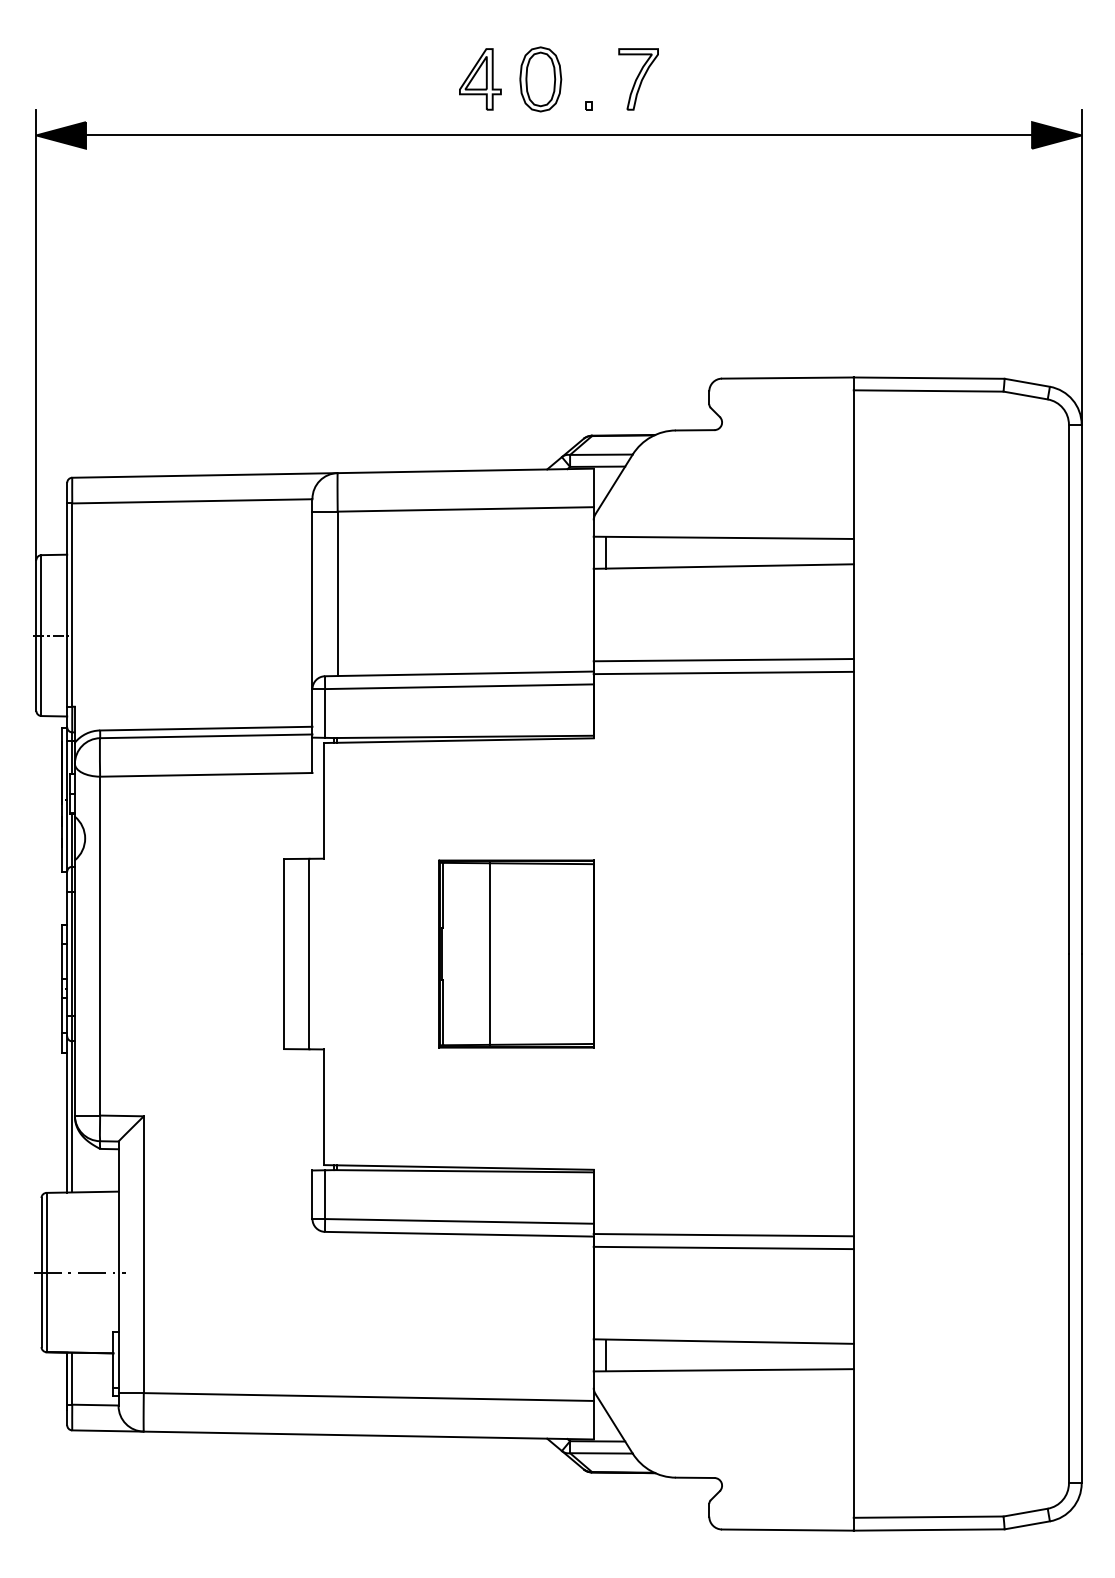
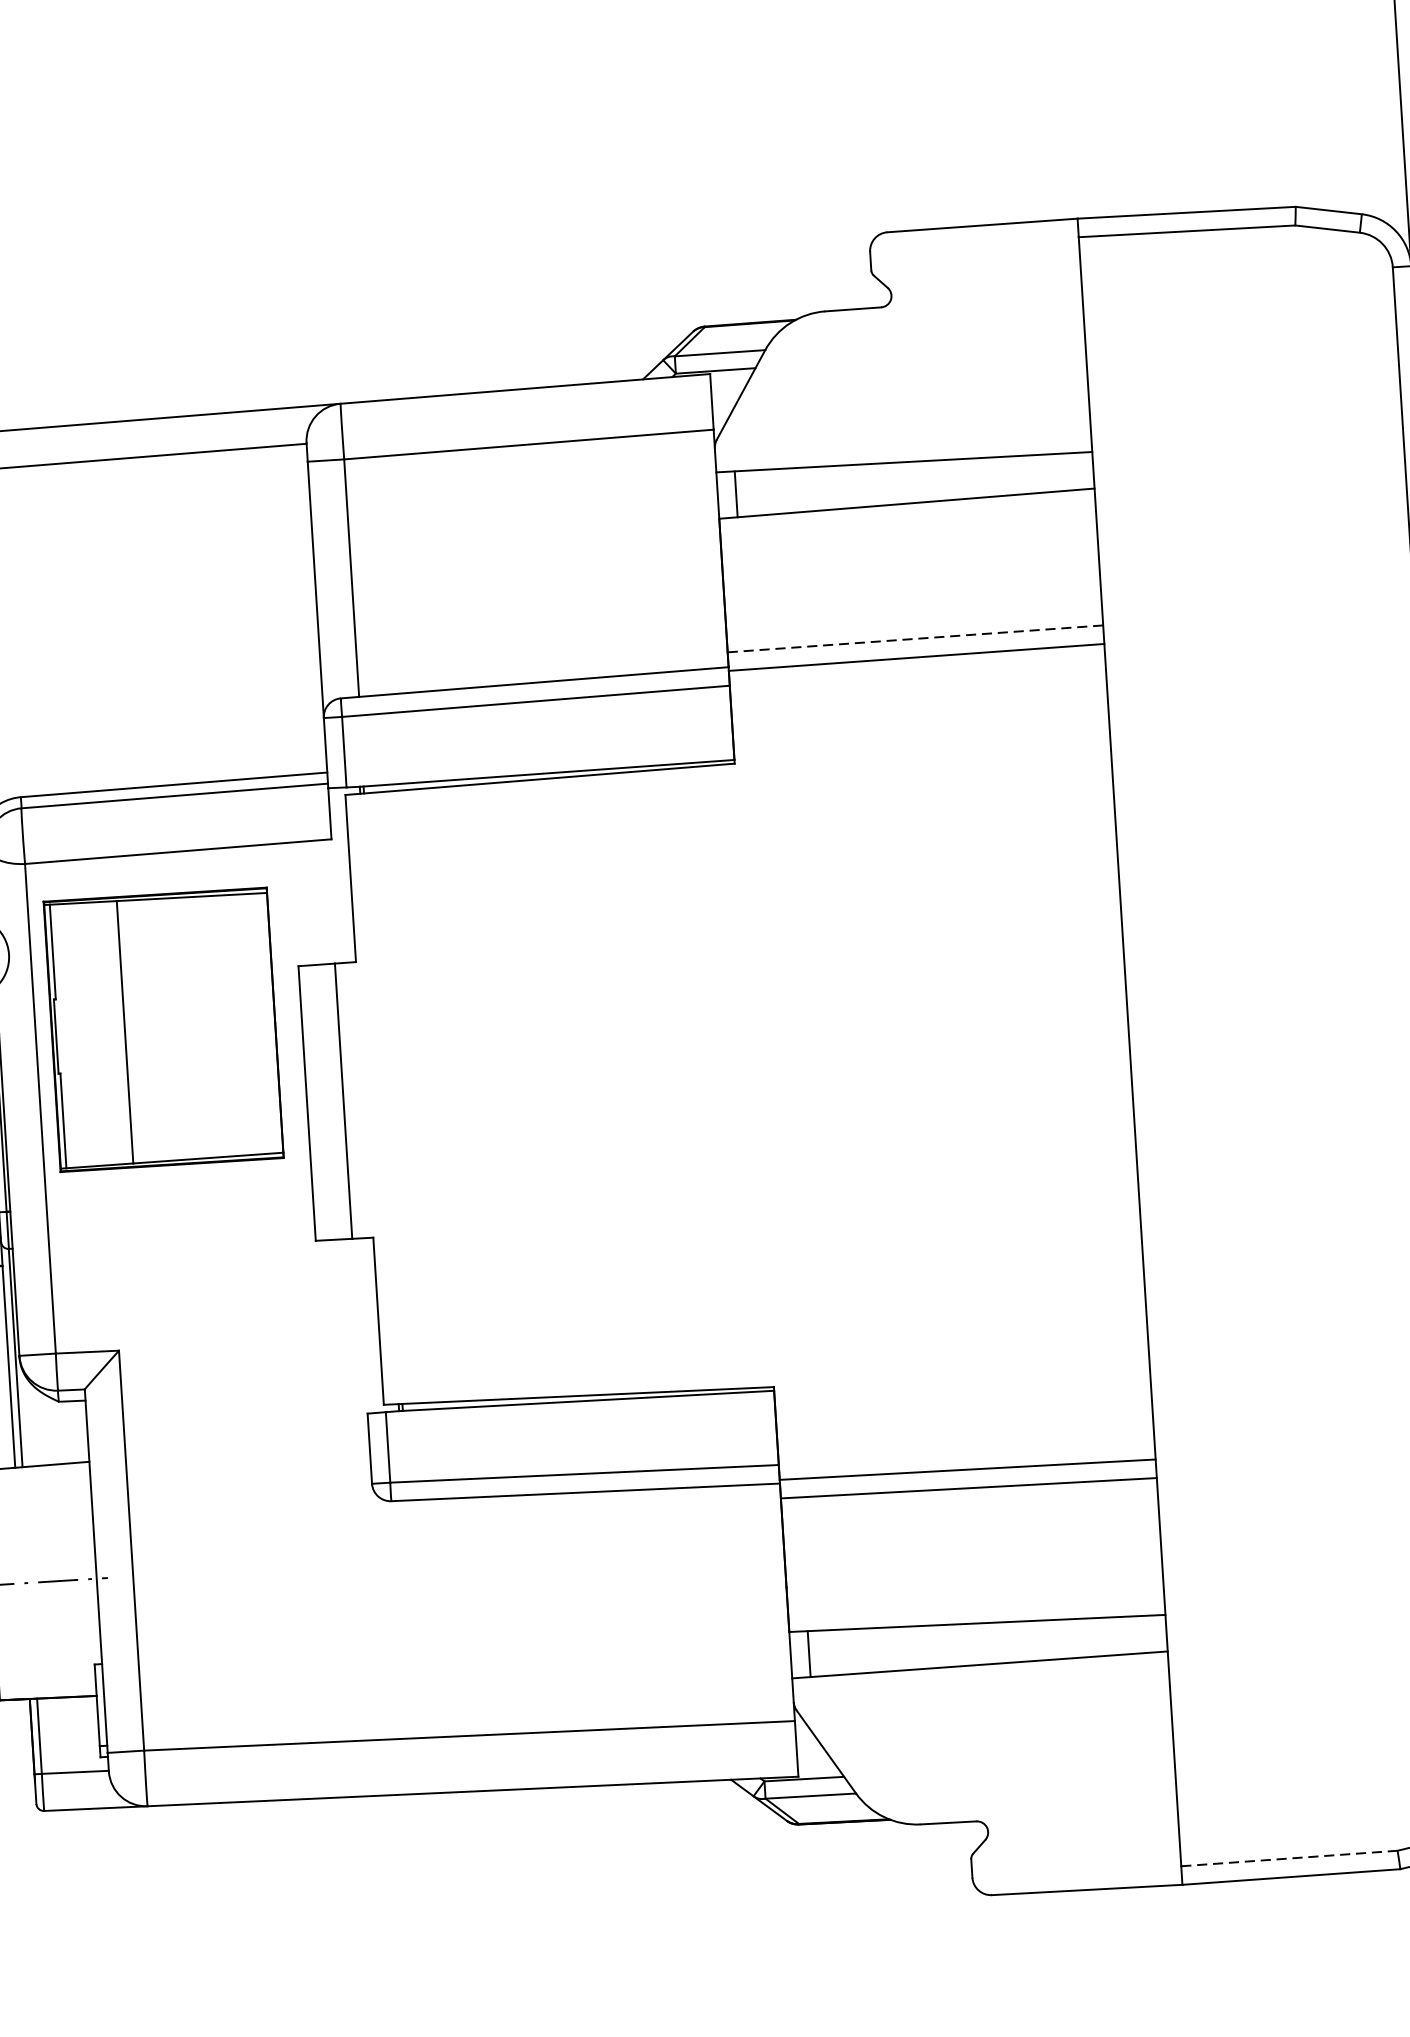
line: (723, 660) -> (915, 639), solid -> dashed
part: (516, 953) -> (163, 1029), moved
line: (928, 1517) -> (1289, 1859), solid -> dashed

